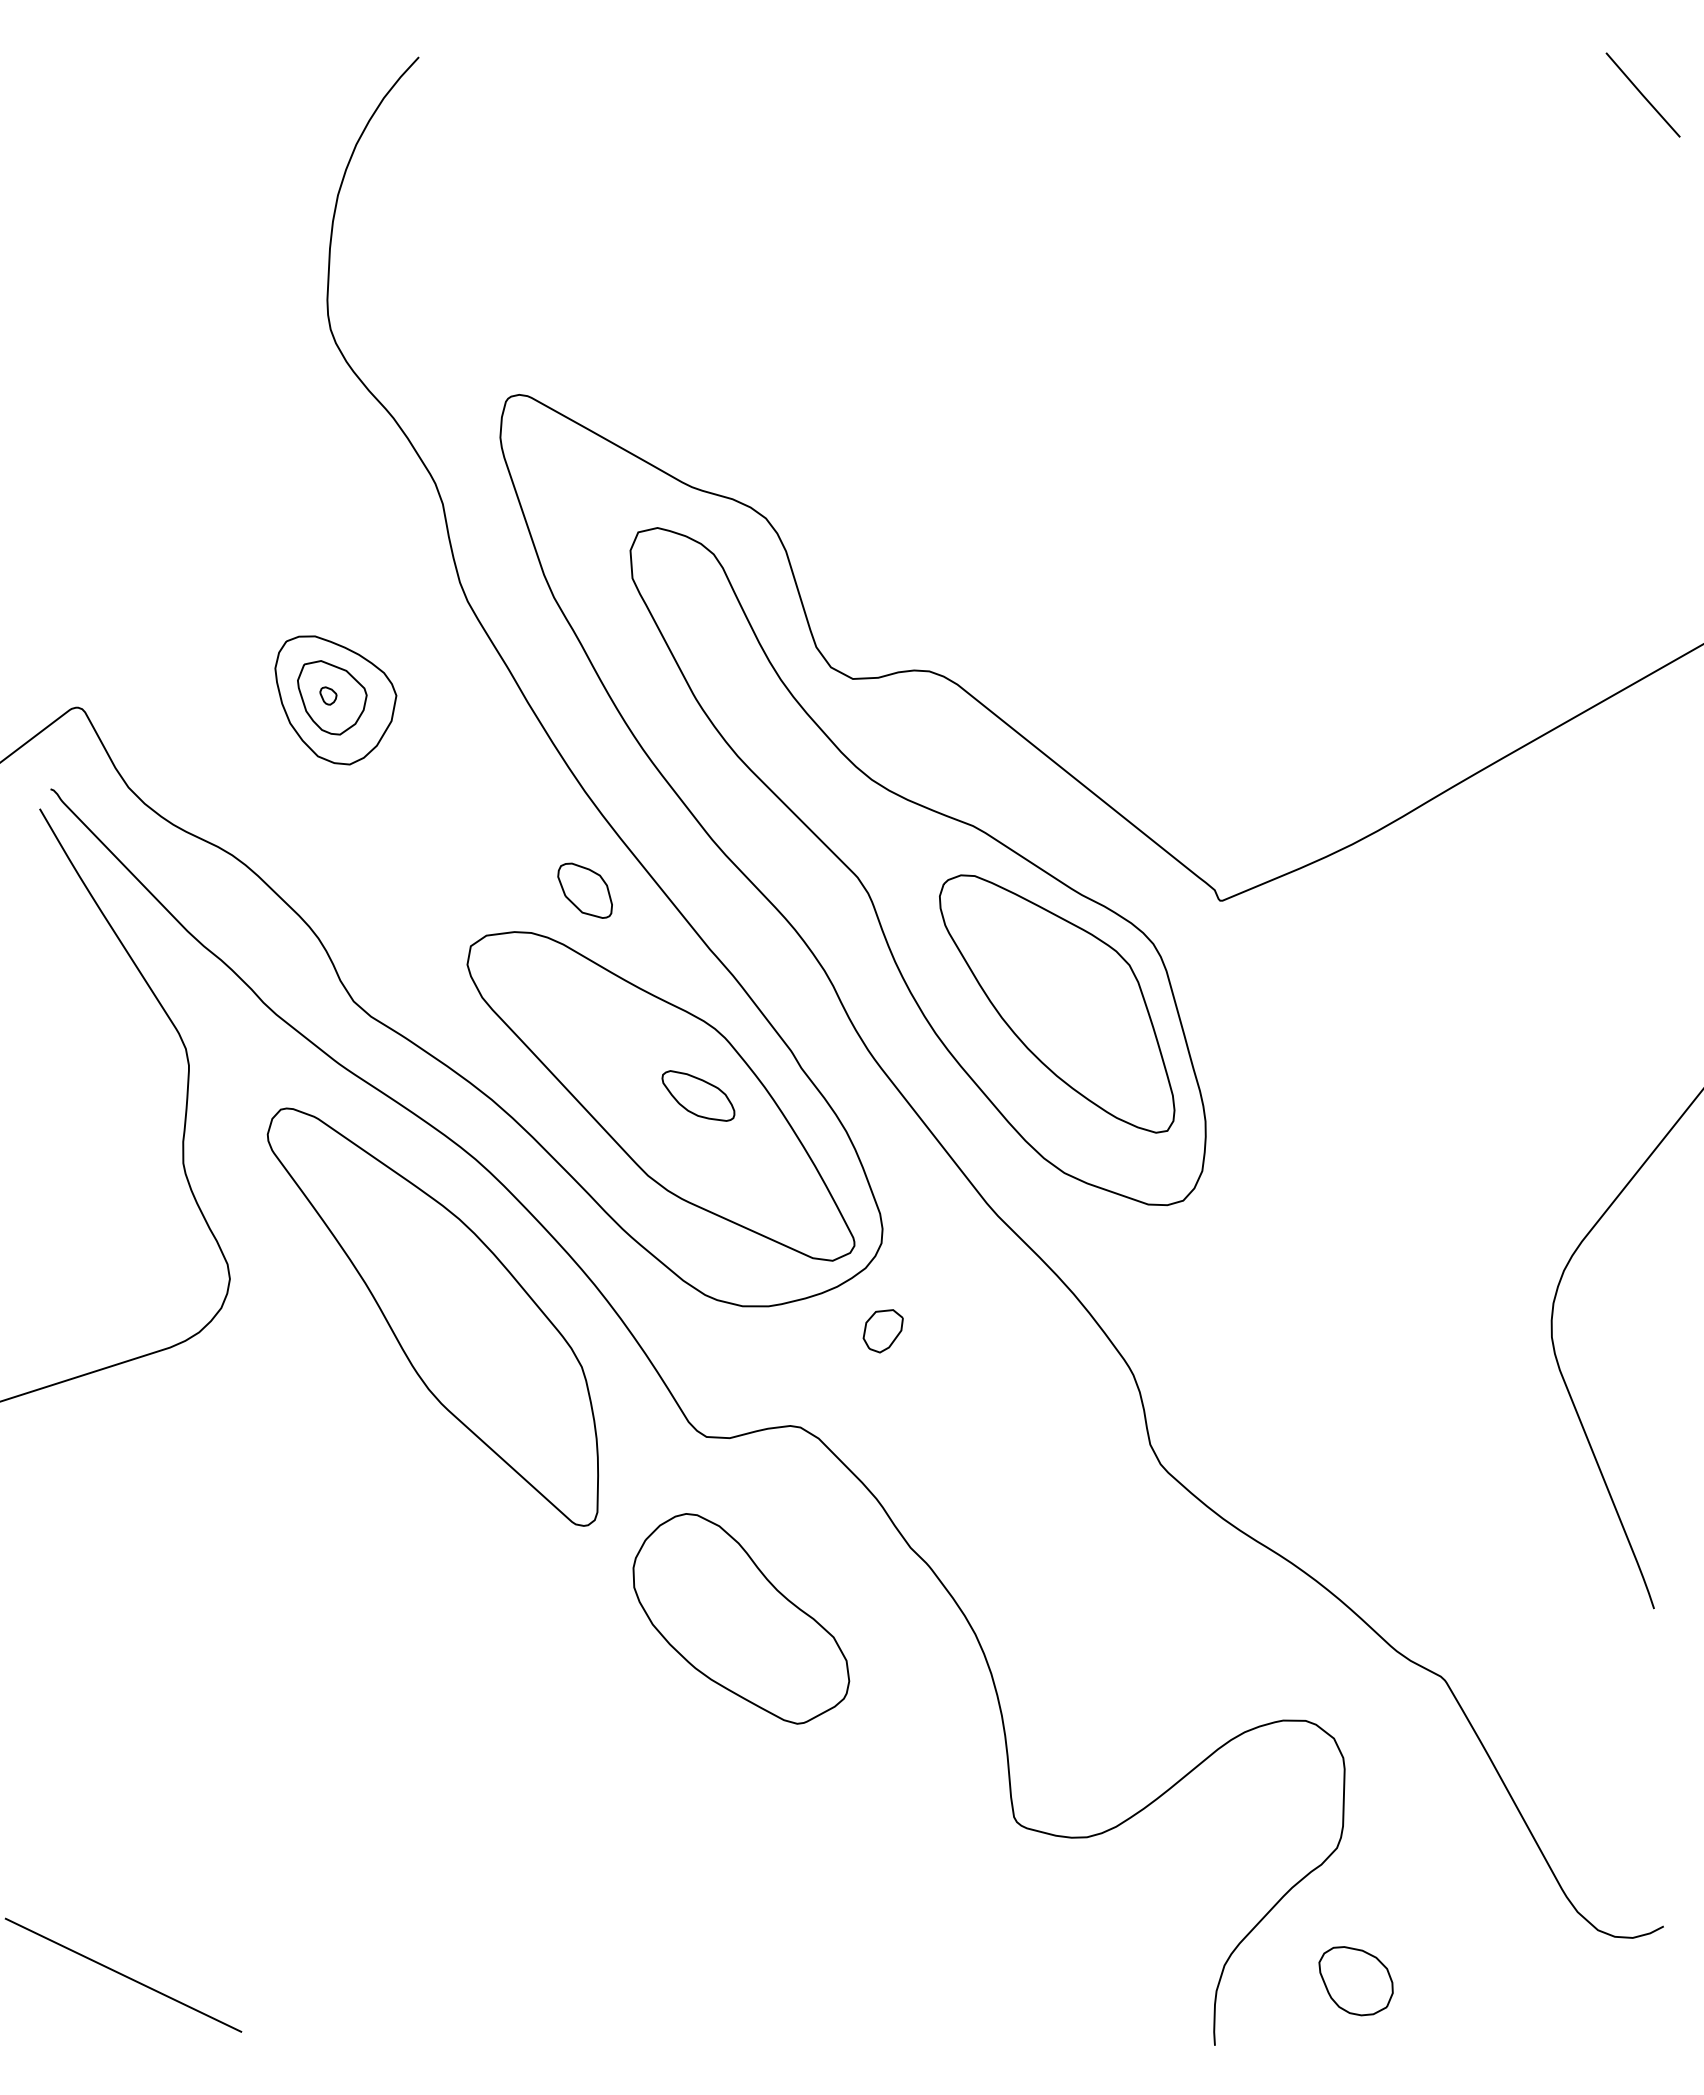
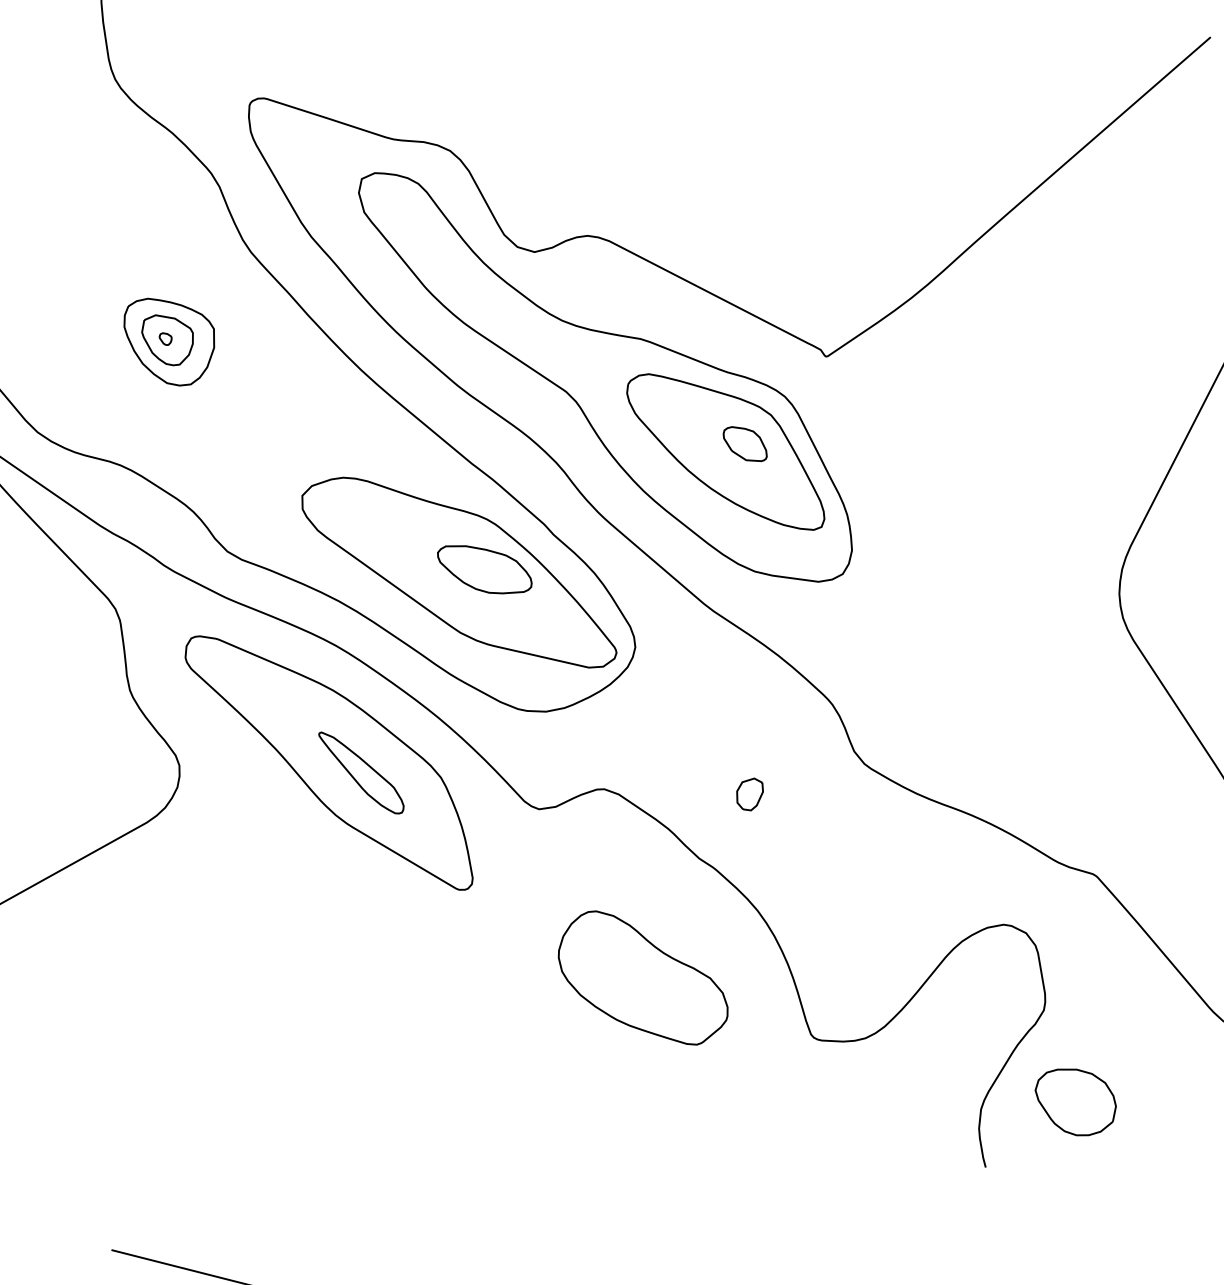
part: (584, 890) -> (744, 444), moved
part: (698, 1095) -> (484, 568), size x1.67
part: (882, 1331) -> (749, 795), moved
part: (475, 1338) -> (361, 772), added
part: (741, 1618) -> (642, 978), moved
part: (1355, 1980) -> (1075, 1101), size x1.43

